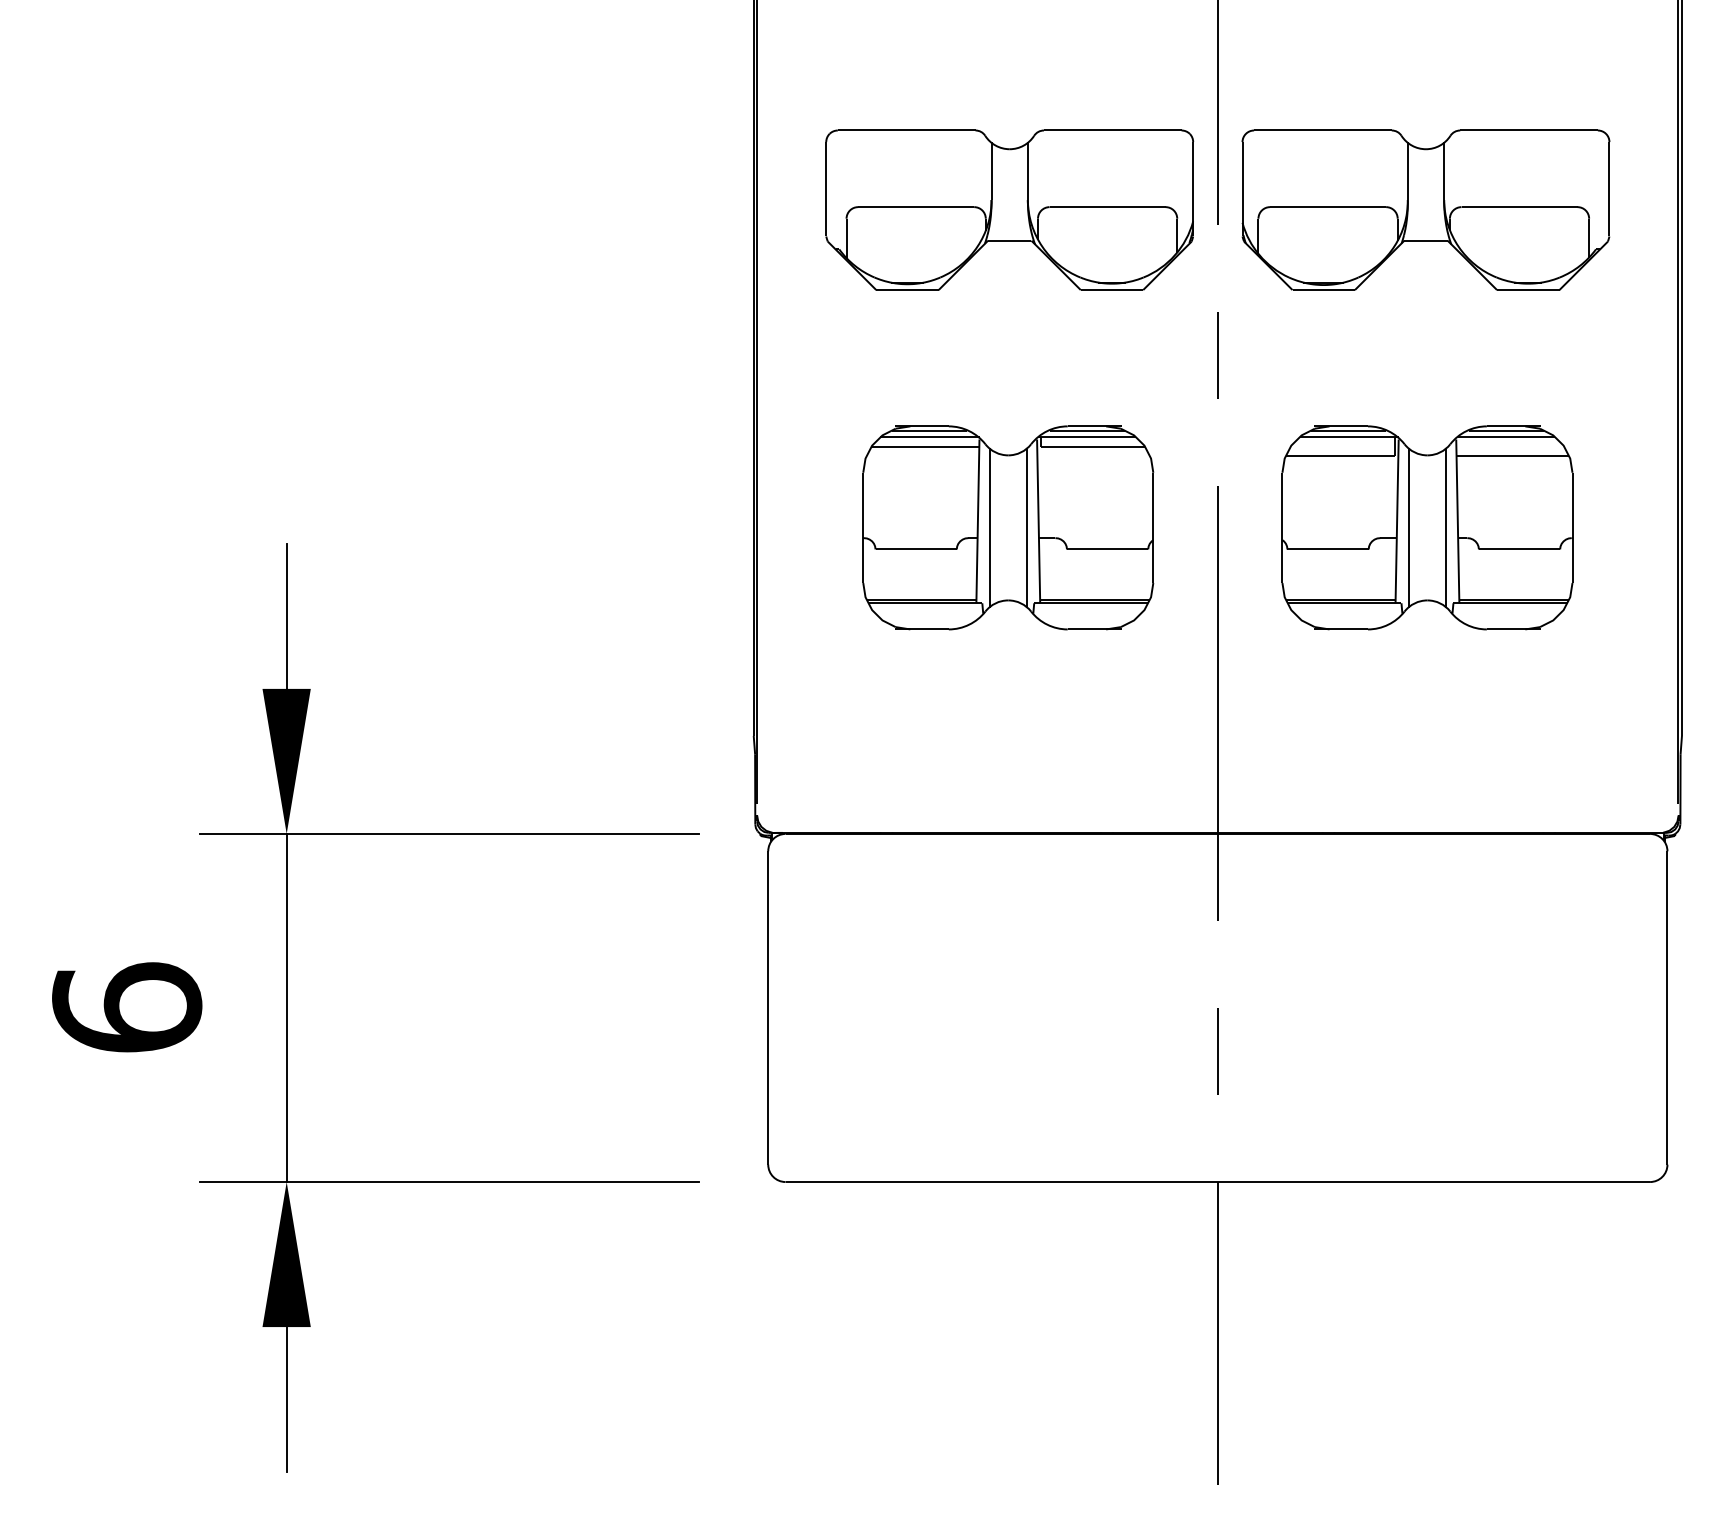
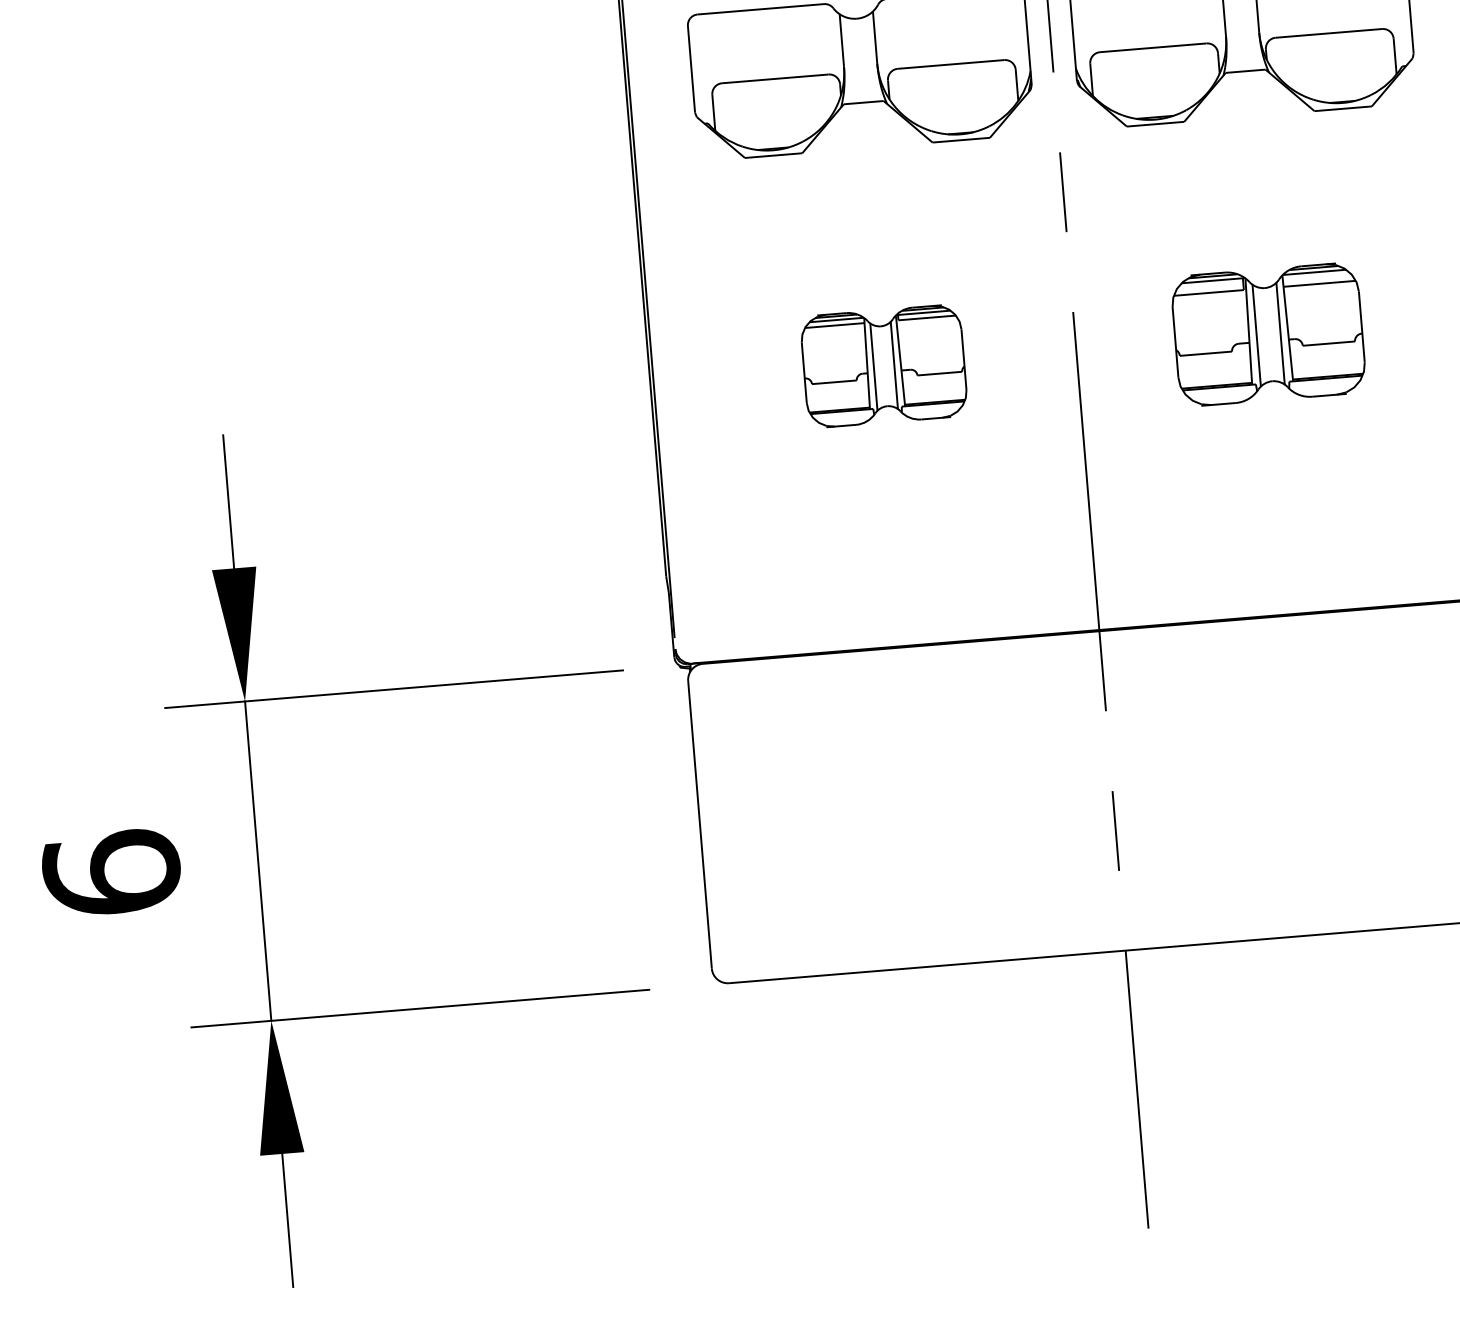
part: (1008, 527) -> (884, 365), size x0.6
part: (1427, 527) -> (1268, 334), size x0.7

